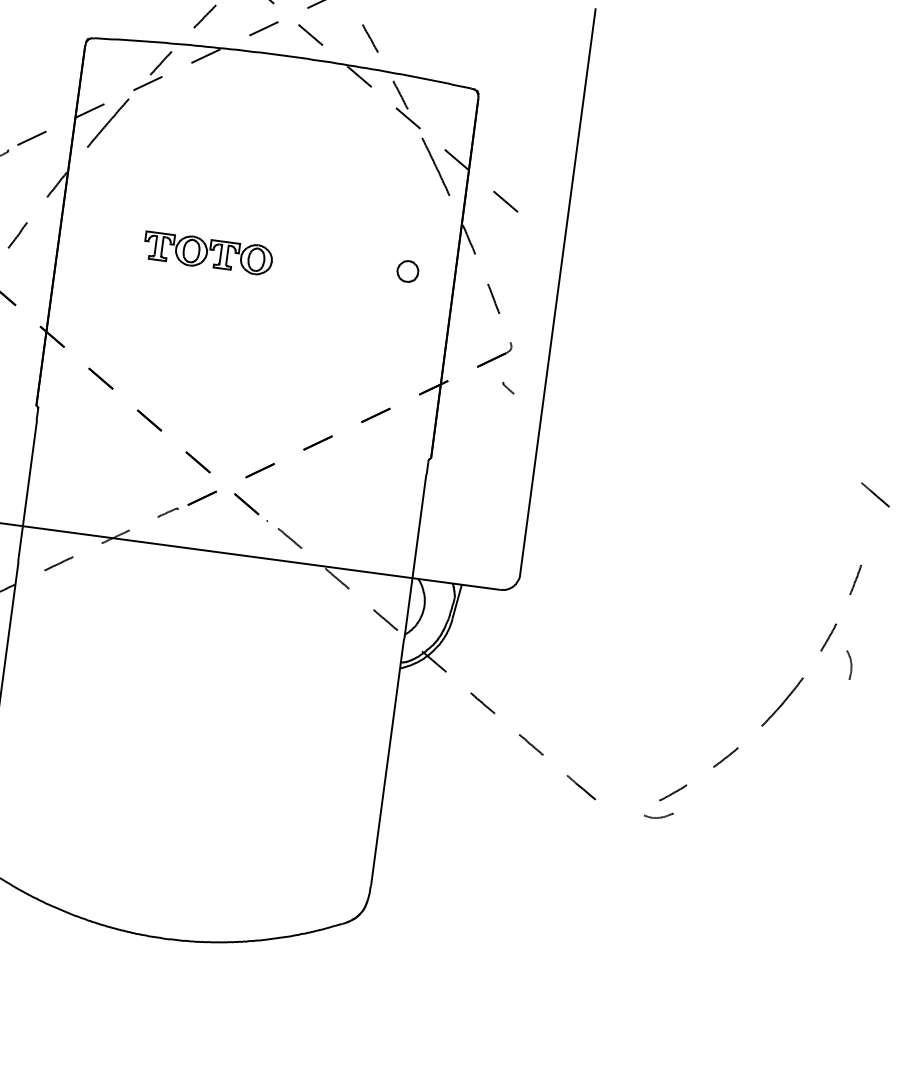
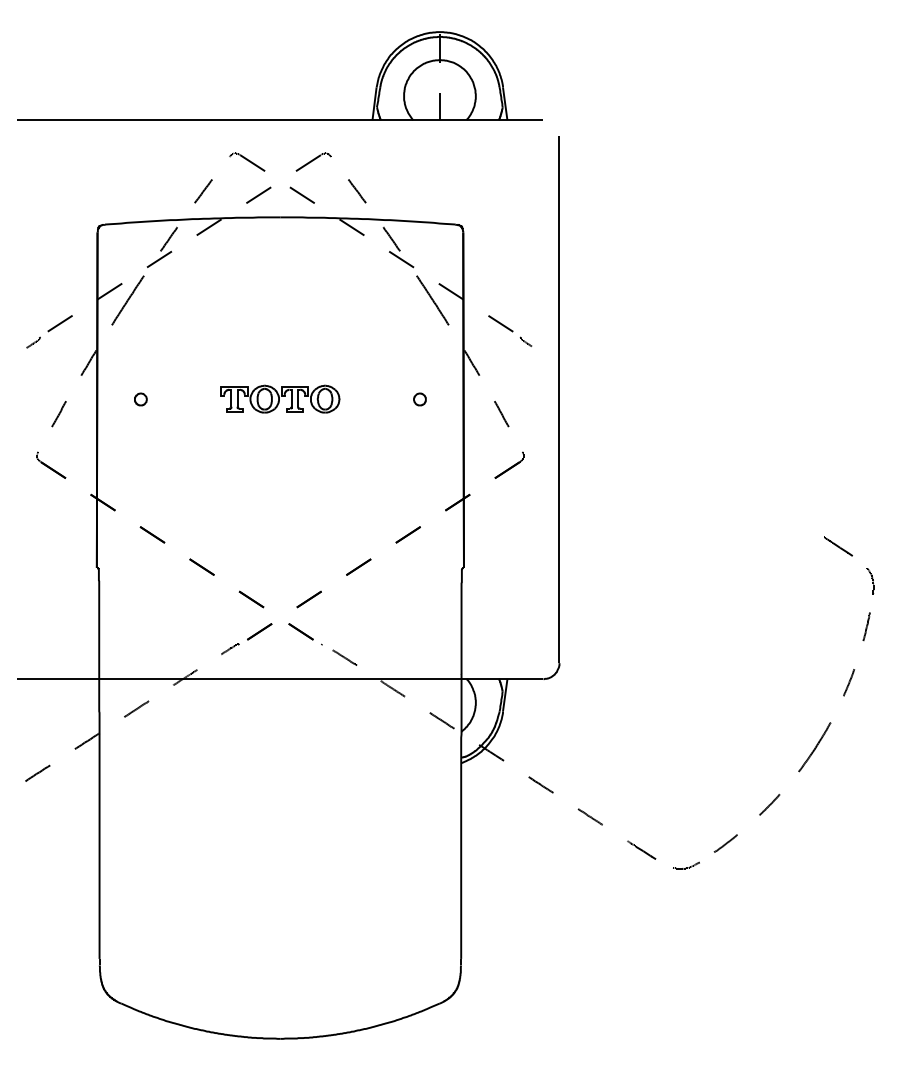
part: (107, 231) -> (140, 399), added
part: (208, 252) -> (280, 398), moved
part: (407, 271) -> (419, 399), size x0.62
line: (507, 387) -> (525, 341), moved
line: (875, 494) -> (838, 546), moved
curve: (850, 665) -> (872, 581), moved
curve: (658, 817) -> (686, 867), moved

